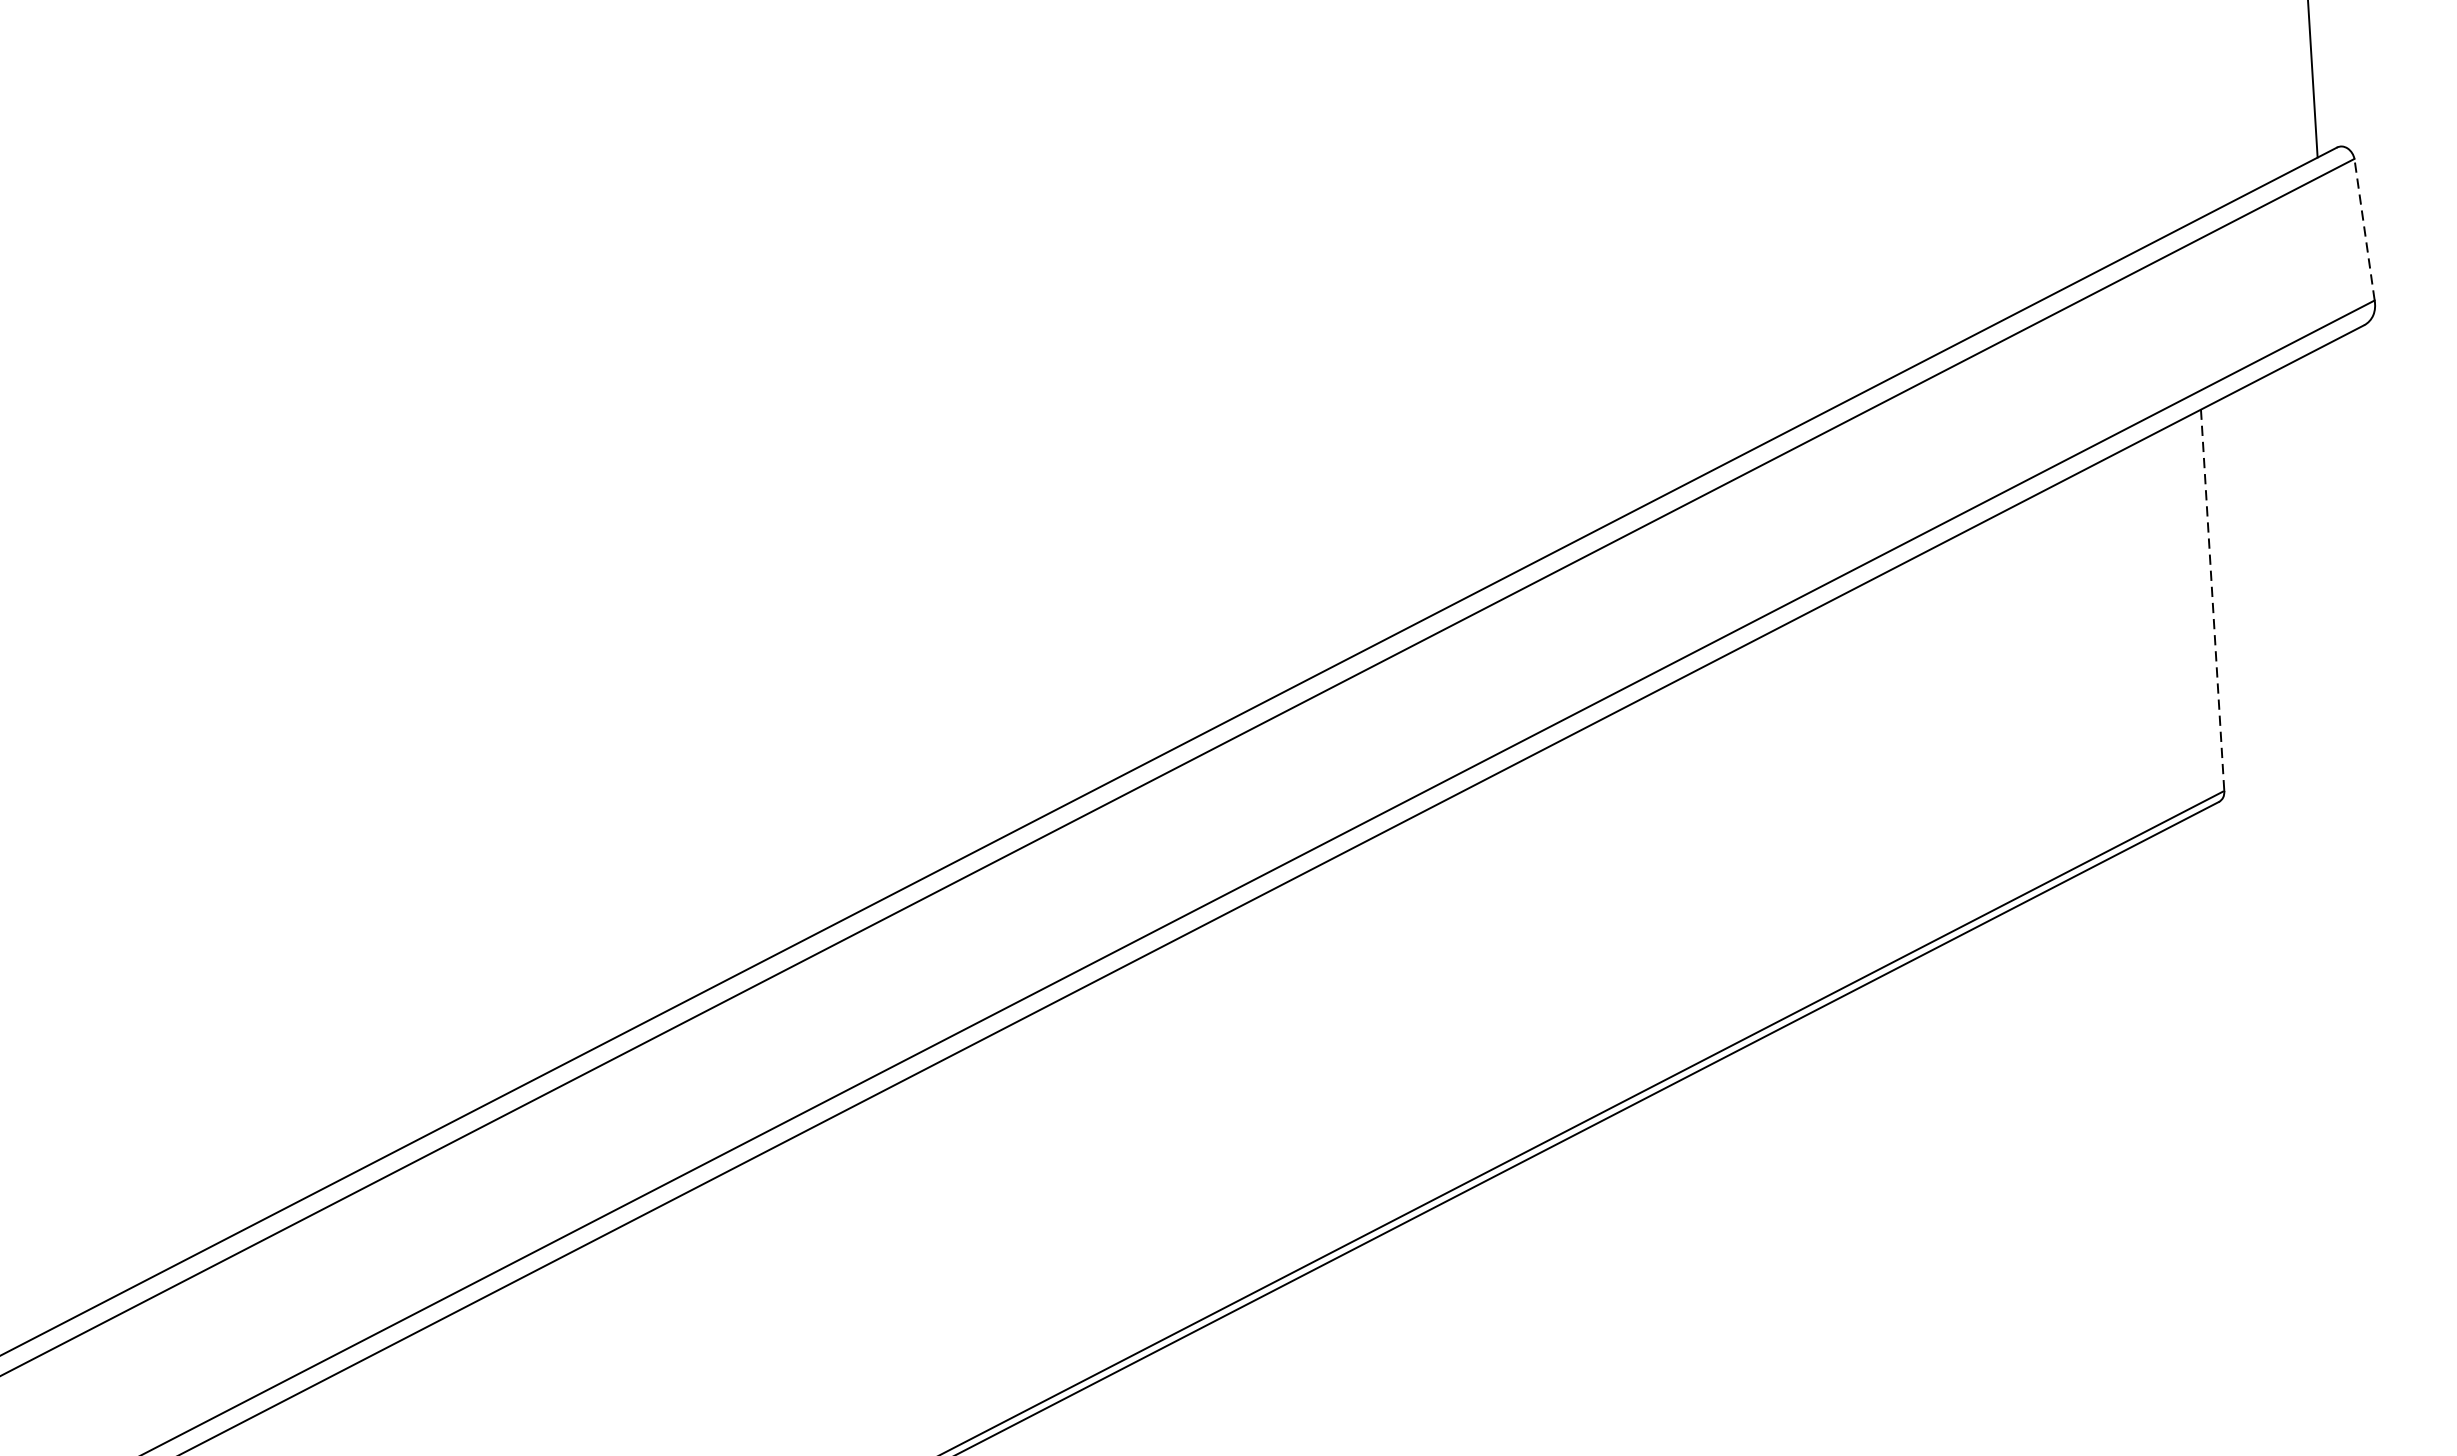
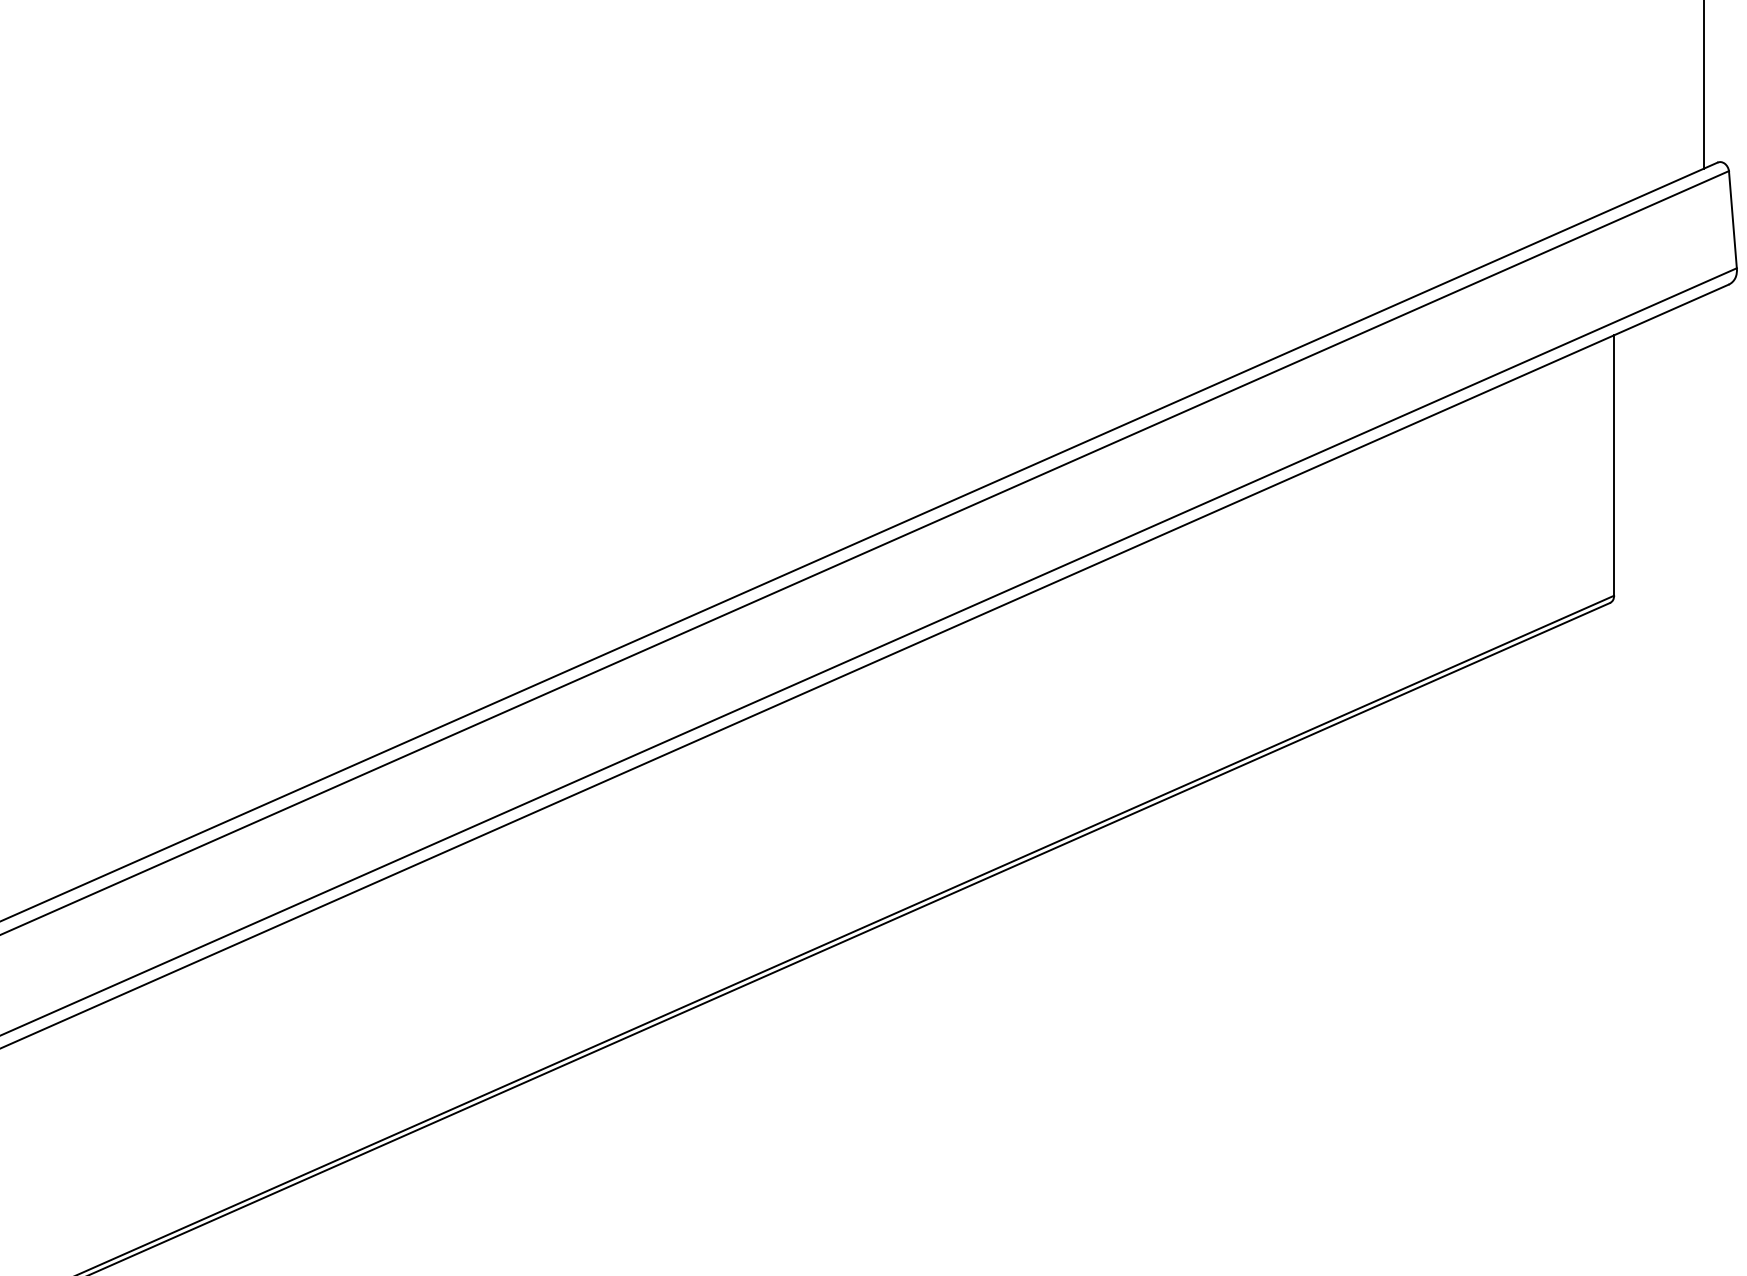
line: (2363, 229) -> (1732, 219), dashed -> solid
line: (2213, 601) -> (1614, 466), dashed -> solid

